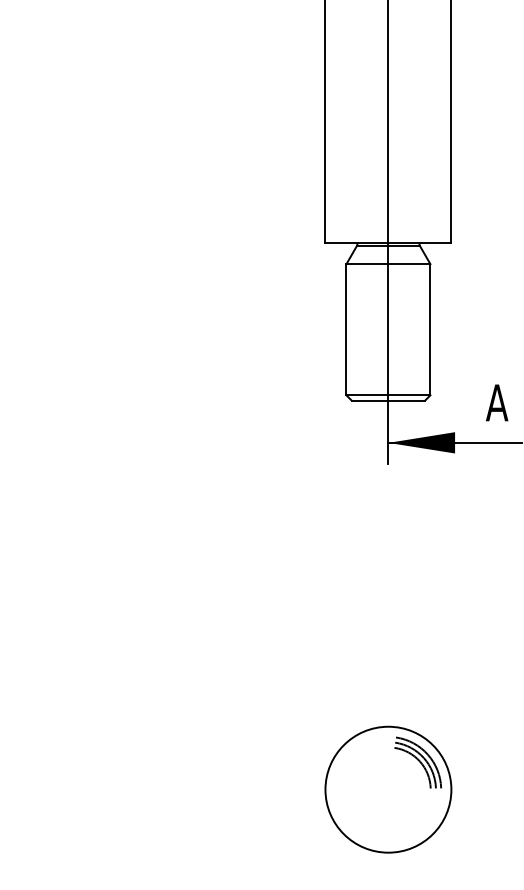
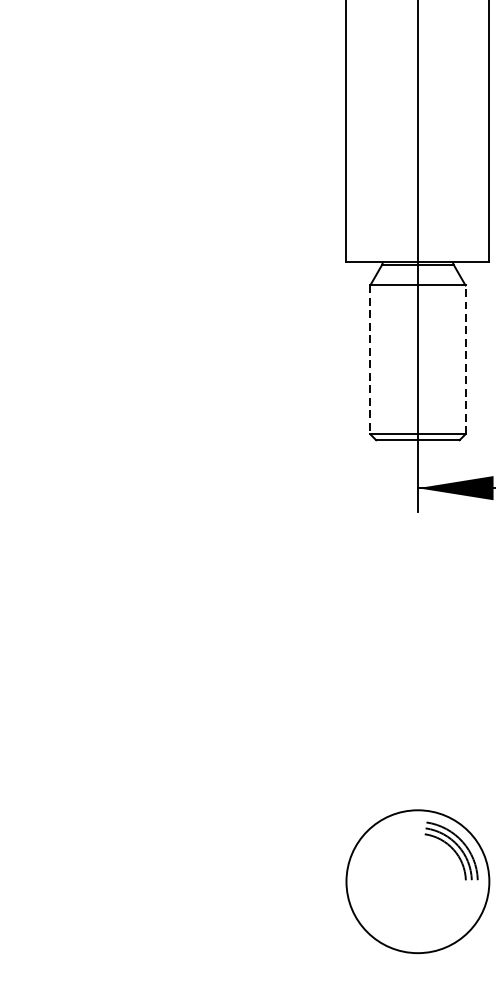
line: (346, 329) -> (370, 359), solid -> dashed
line: (430, 329) -> (465, 359), solid -> dashed

